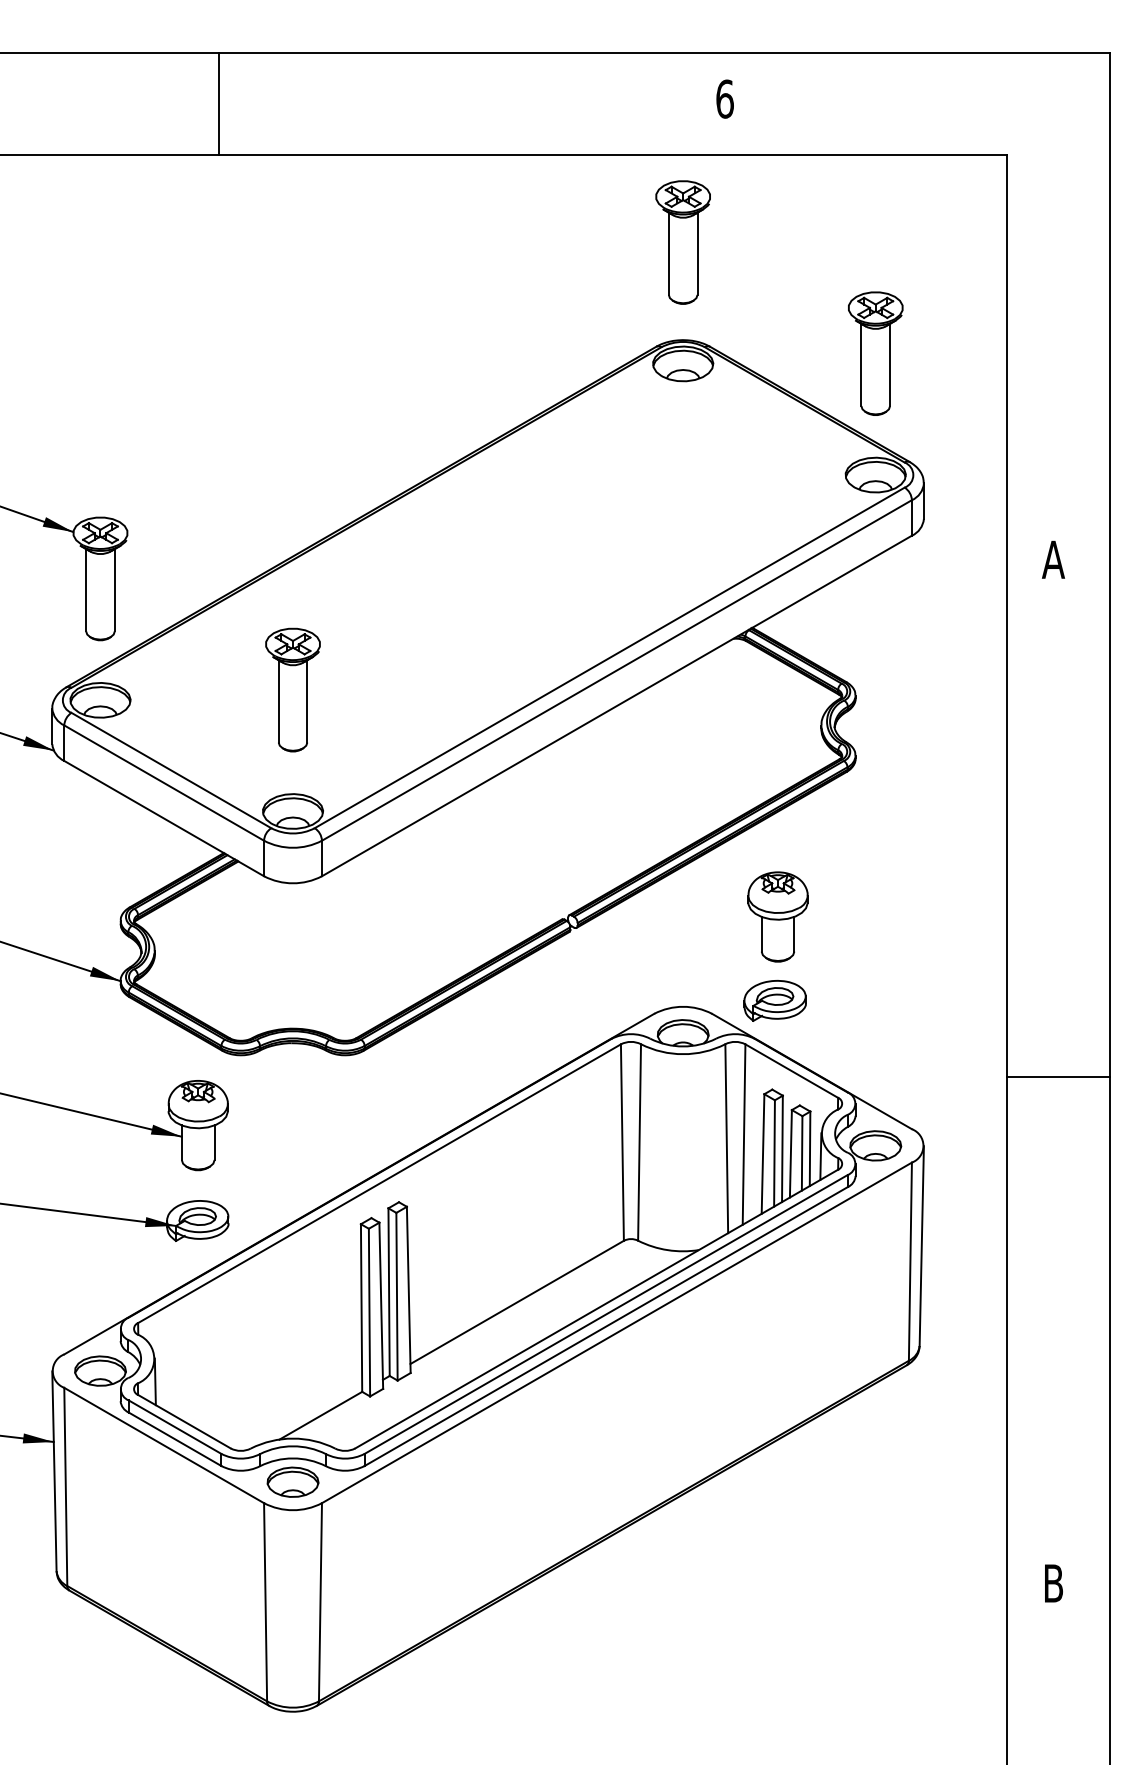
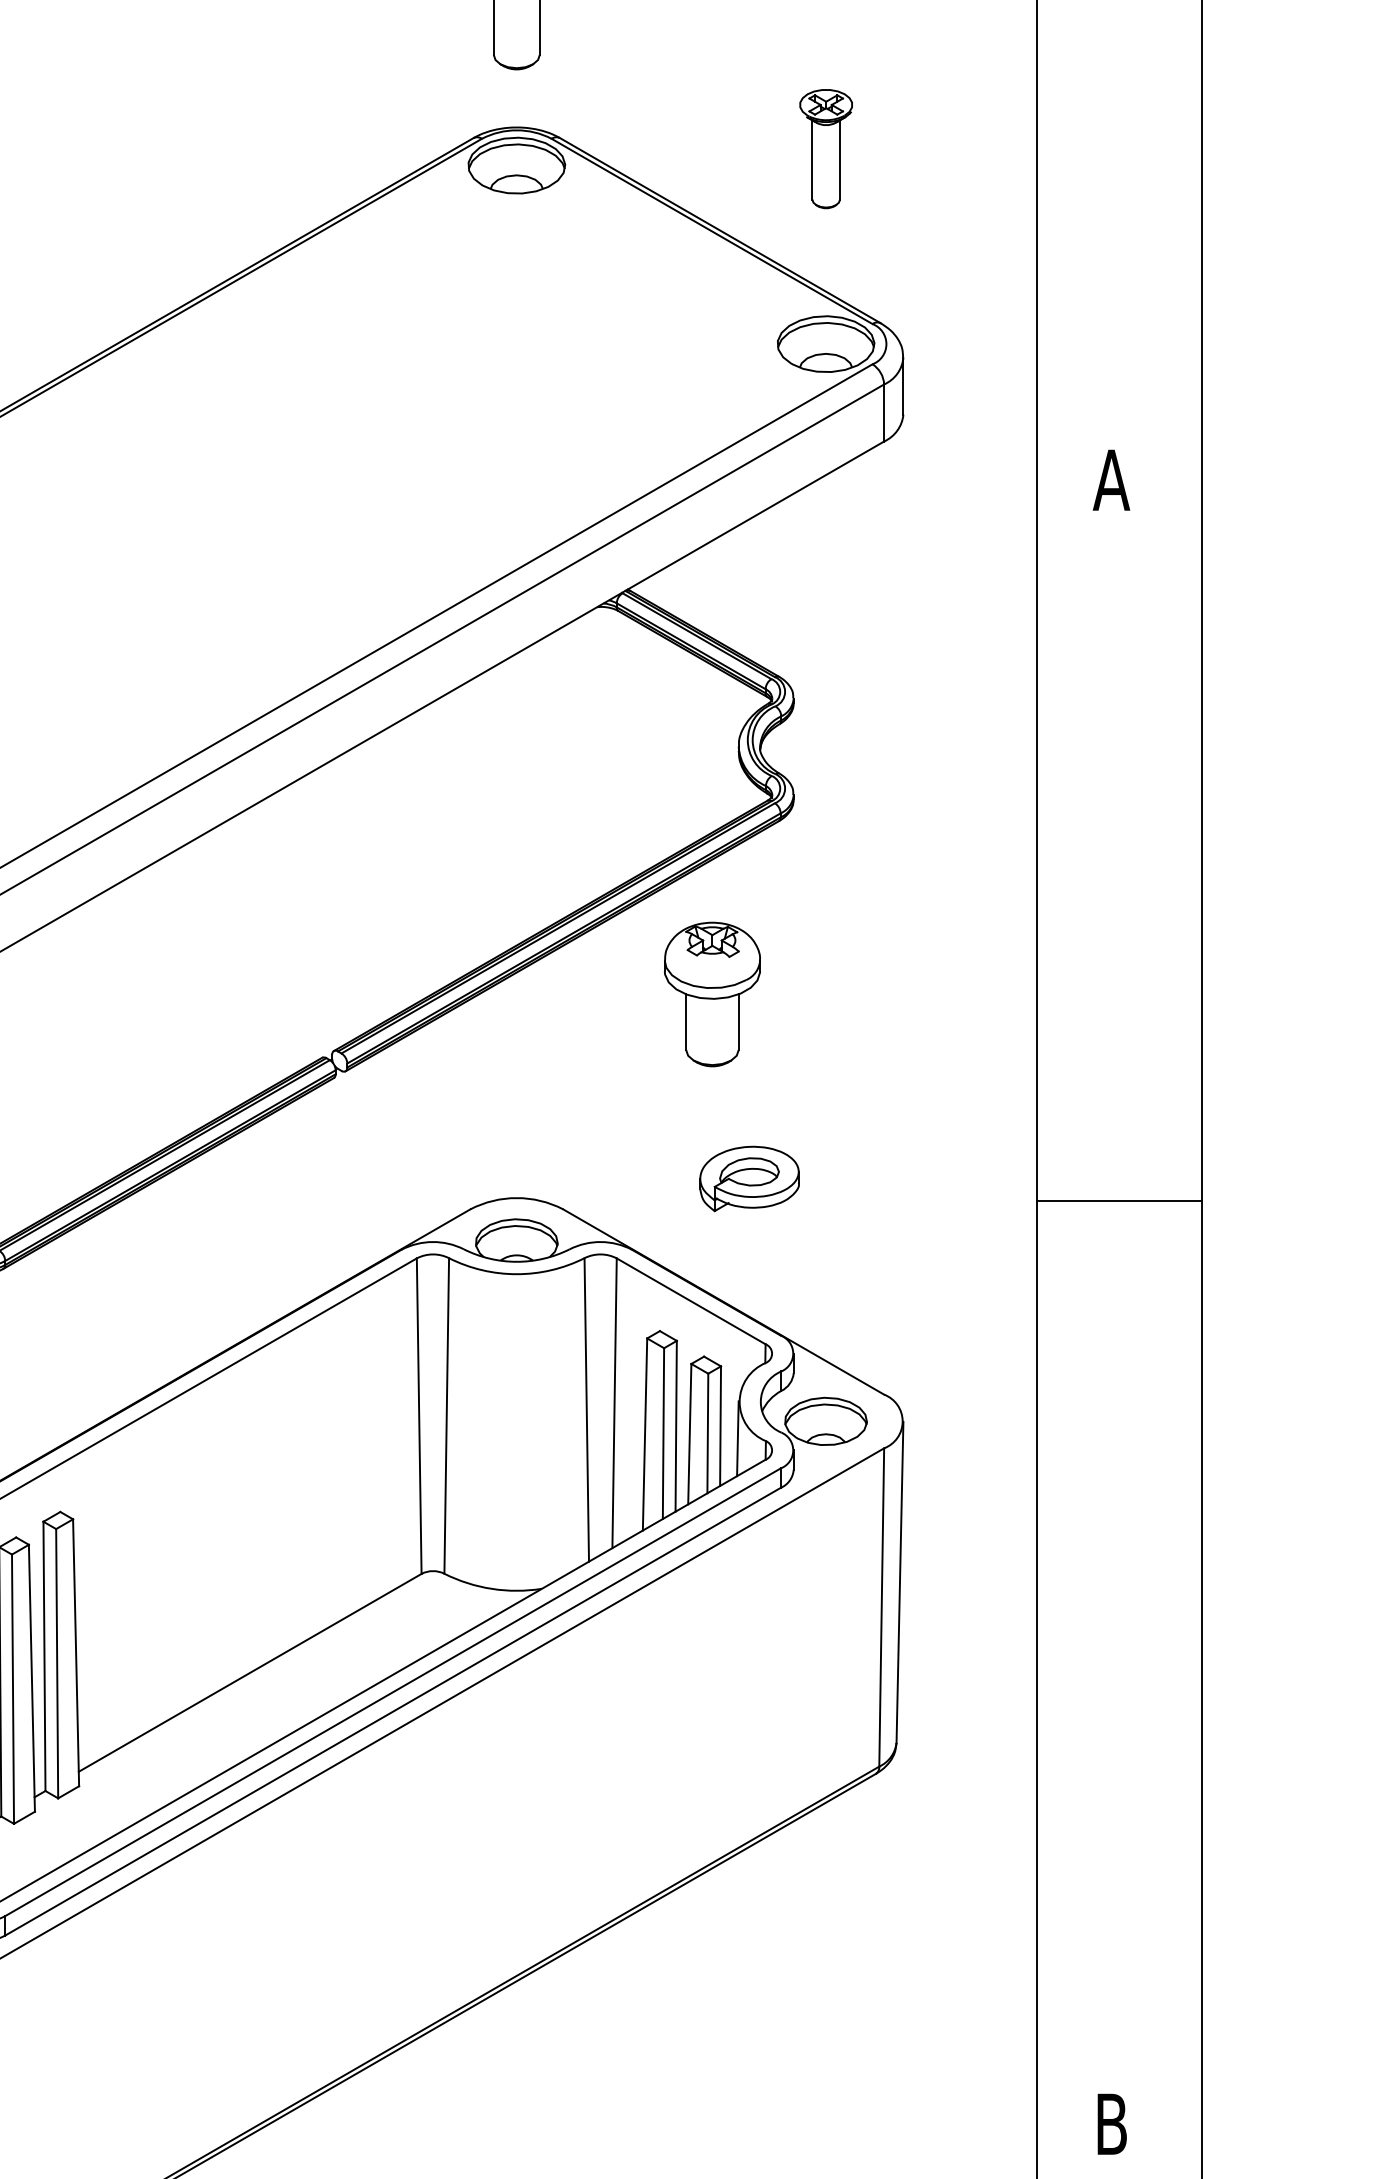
part: (875, 353) -> (825, 148), size x0.6
part: (777, 916) -> (711, 993), moved
part: (774, 1000) -> (748, 1178), moved
line: (1058, 1076) -> (1119, 1200), moved

